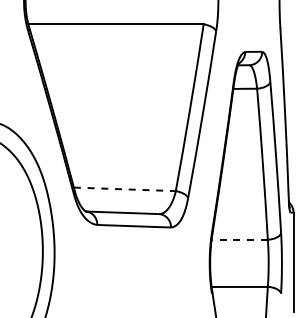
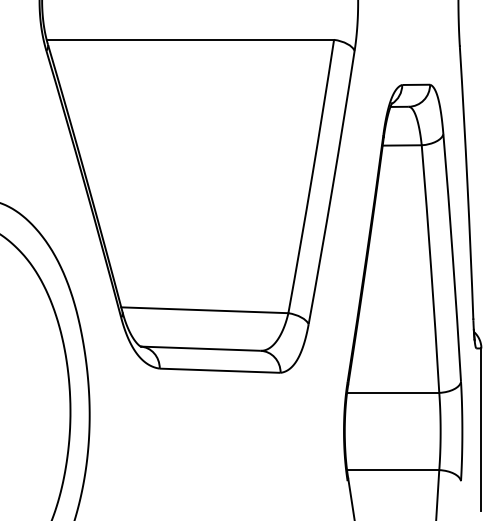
line: (125, 189) -> (205, 310), dashed -> solid
line: (239, 239) -> (392, 392), dashed -> solid

